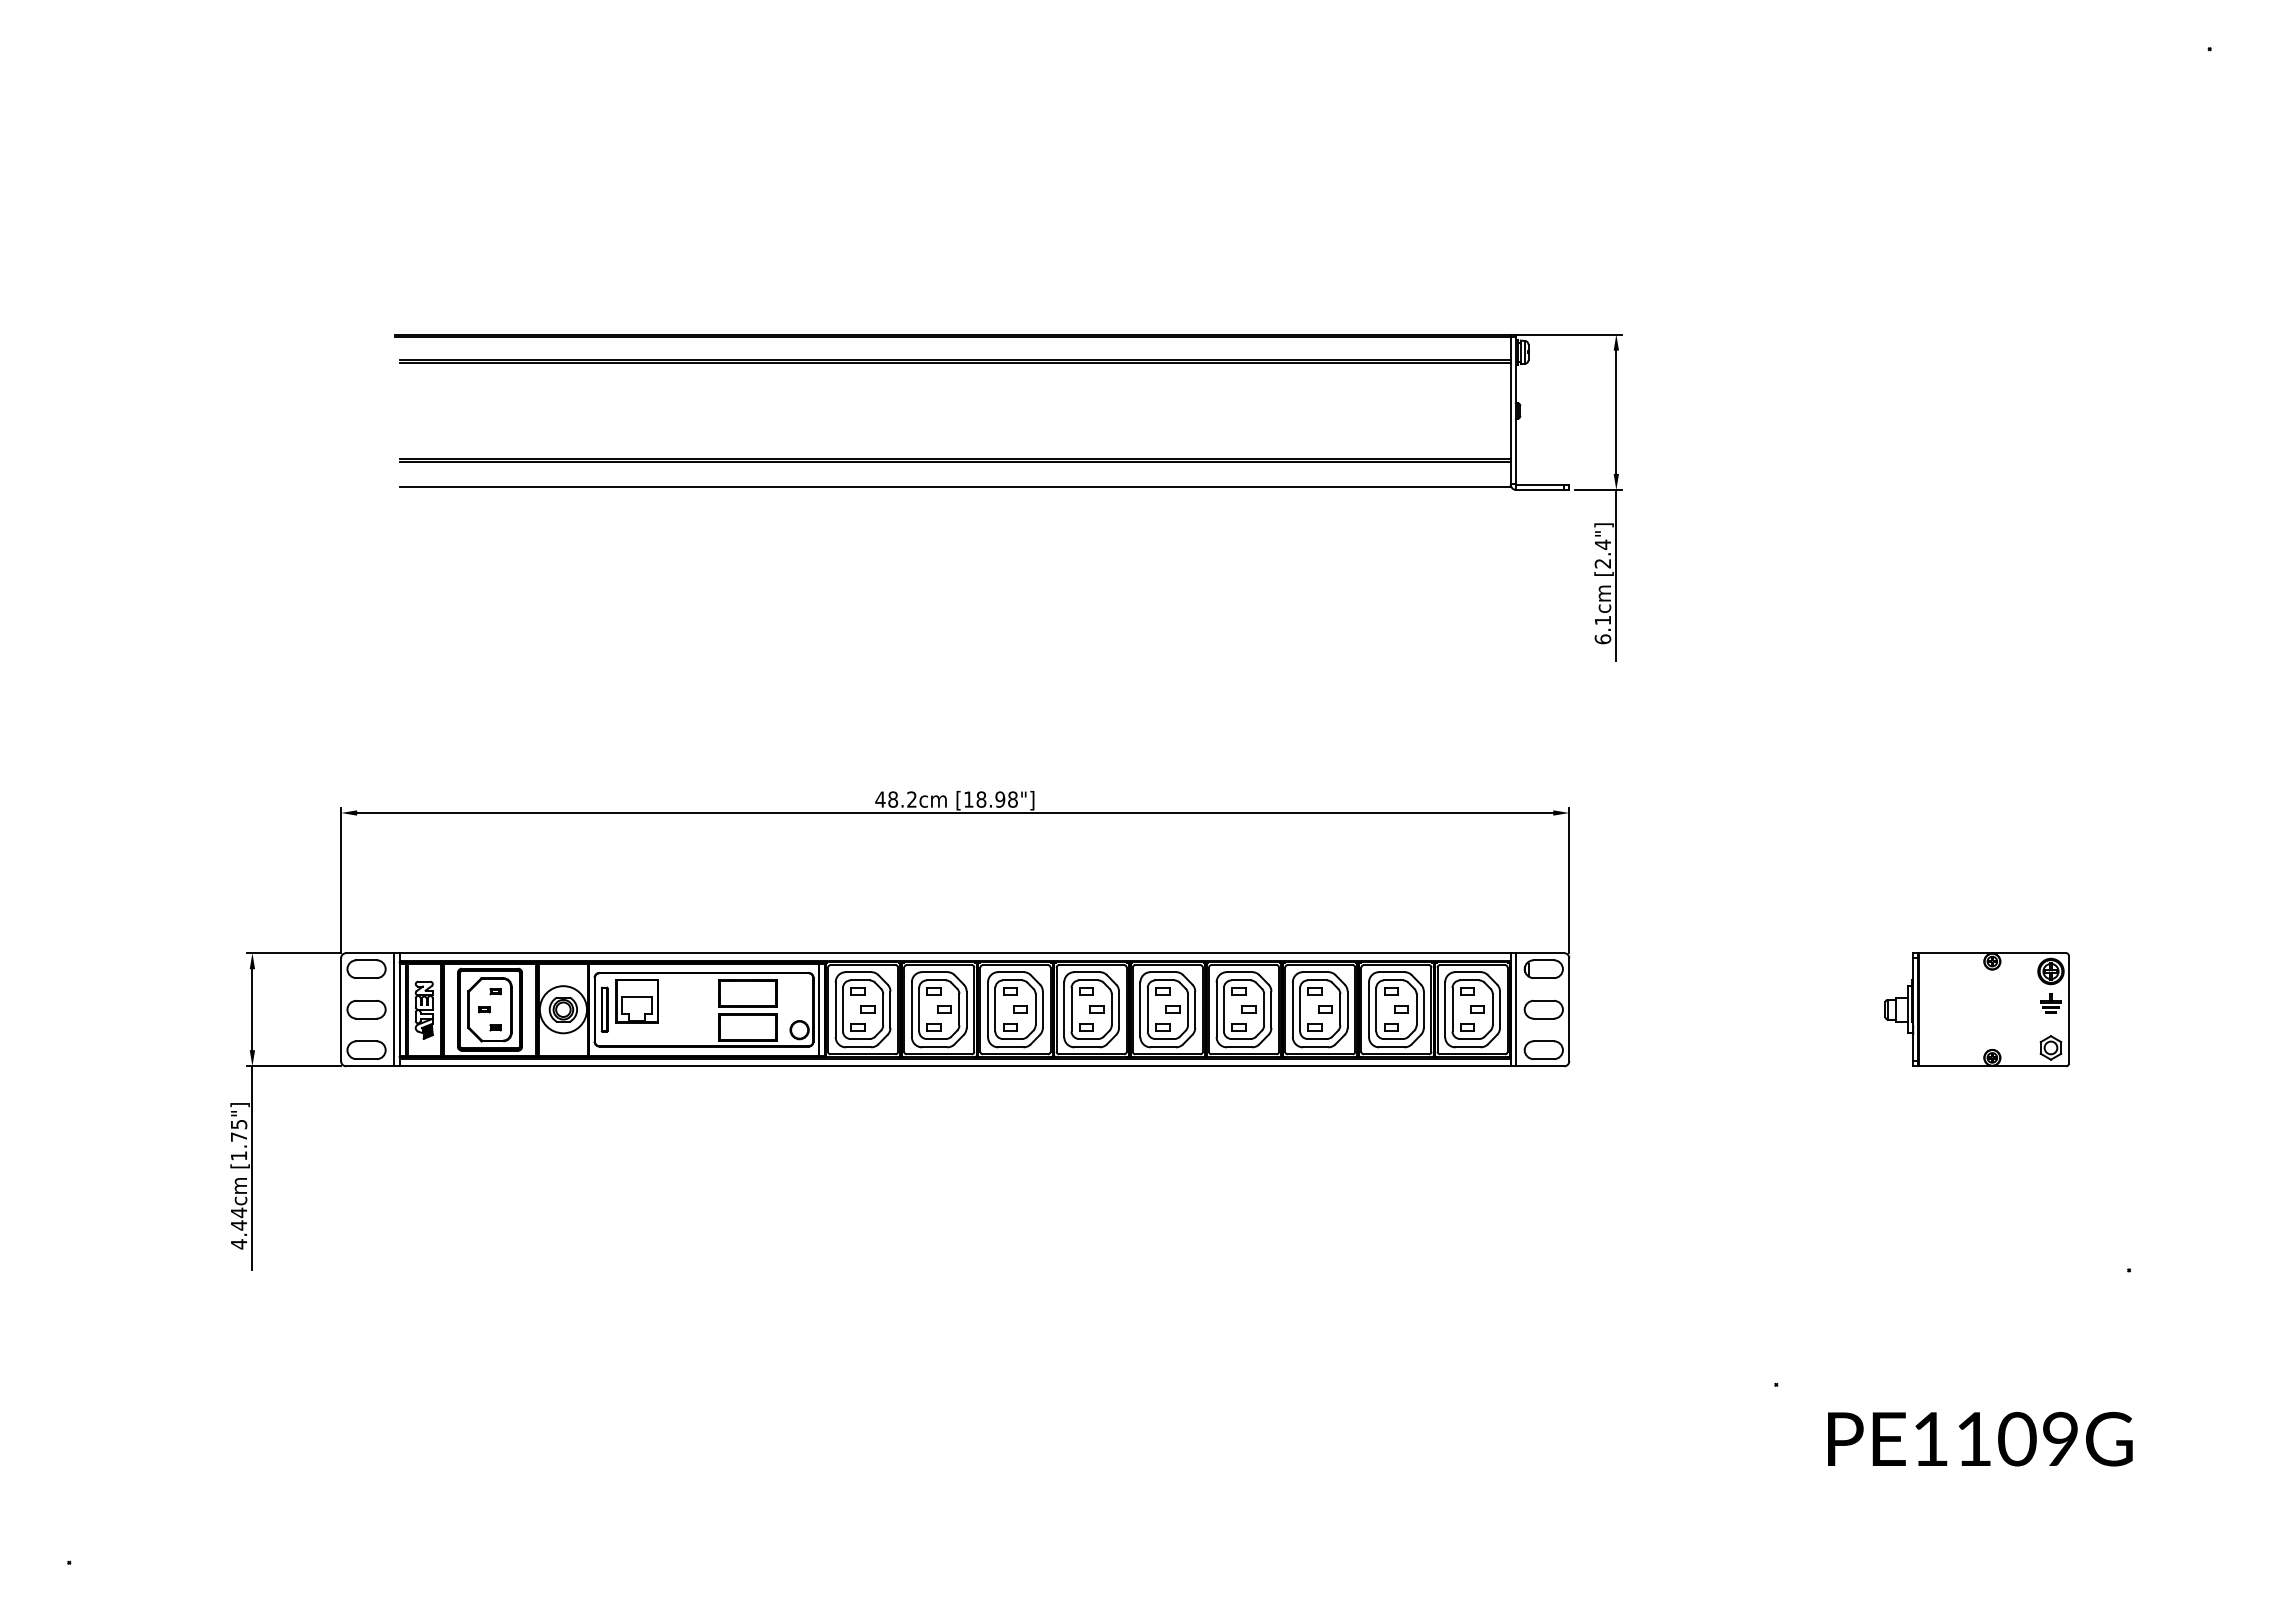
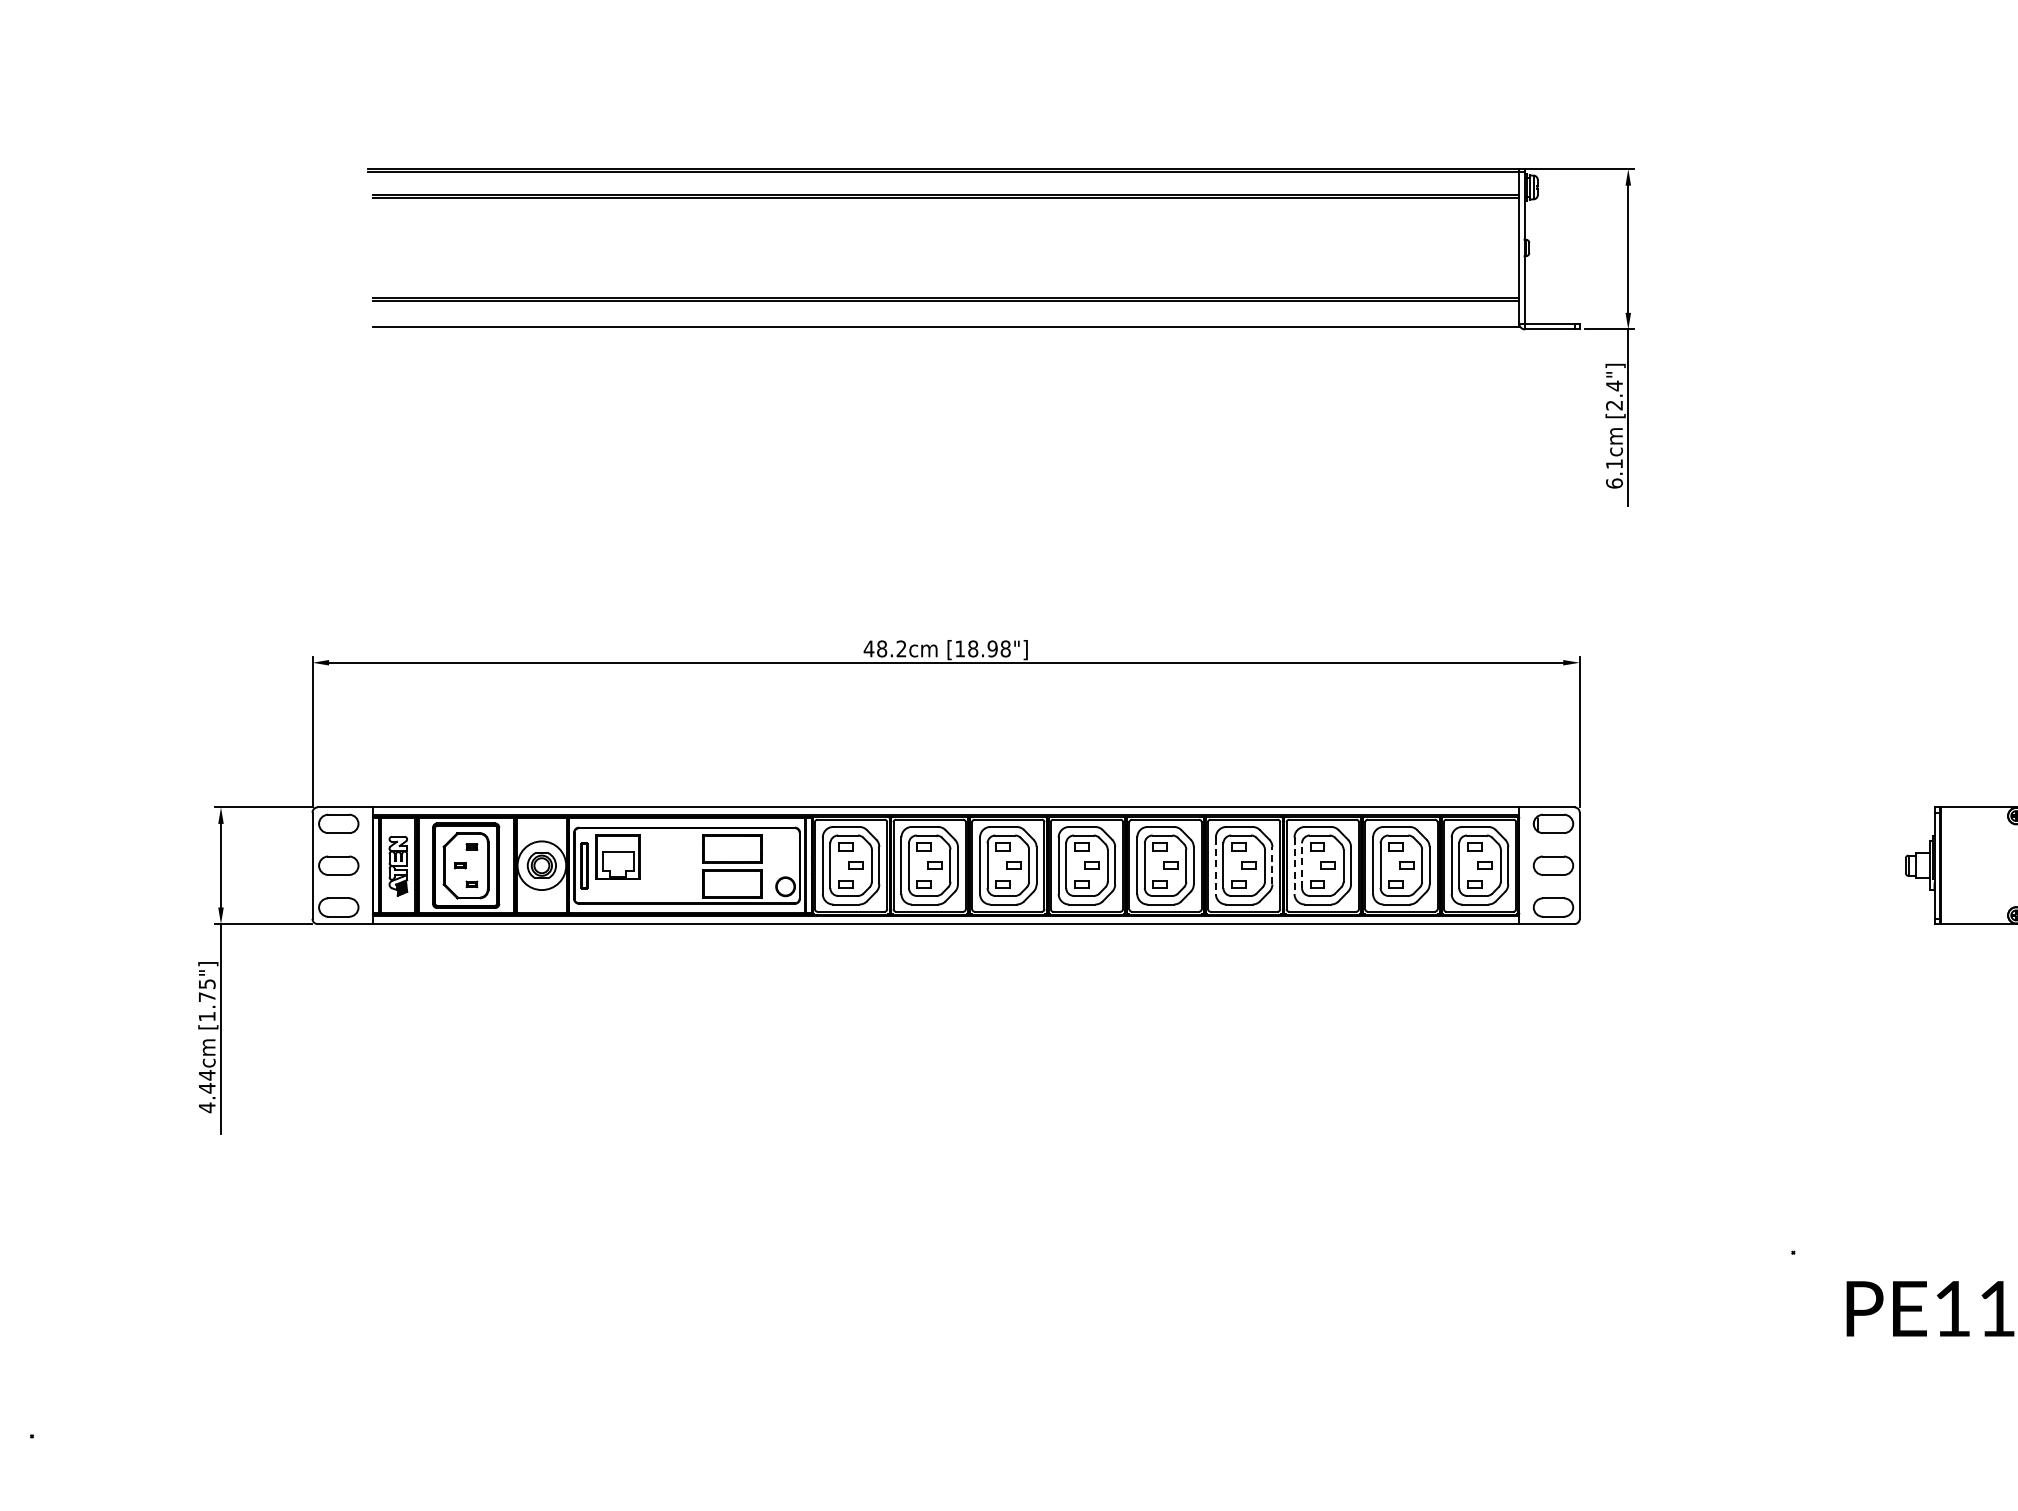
line: (394, 1009) -> (367, 865), removed
line: (1271, 1009) -> (1272, 865), solid -> dashed
line: (1300, 1009) -> (1302, 865), solid -> dashed
line: (1516, 1009) -> (1525, 865), removed
line: (1216, 1010) -> (1215, 866), solid -> dashed
line: (1292, 1010) -> (1294, 866), solid -> dashed

